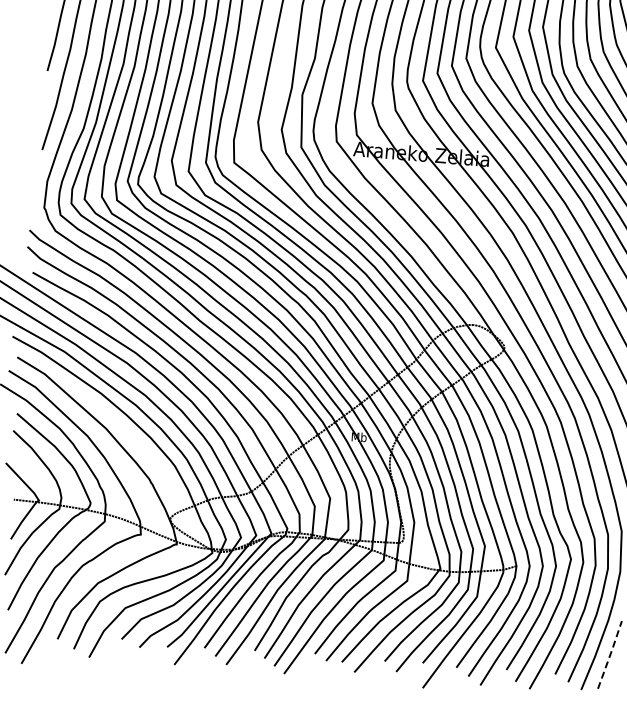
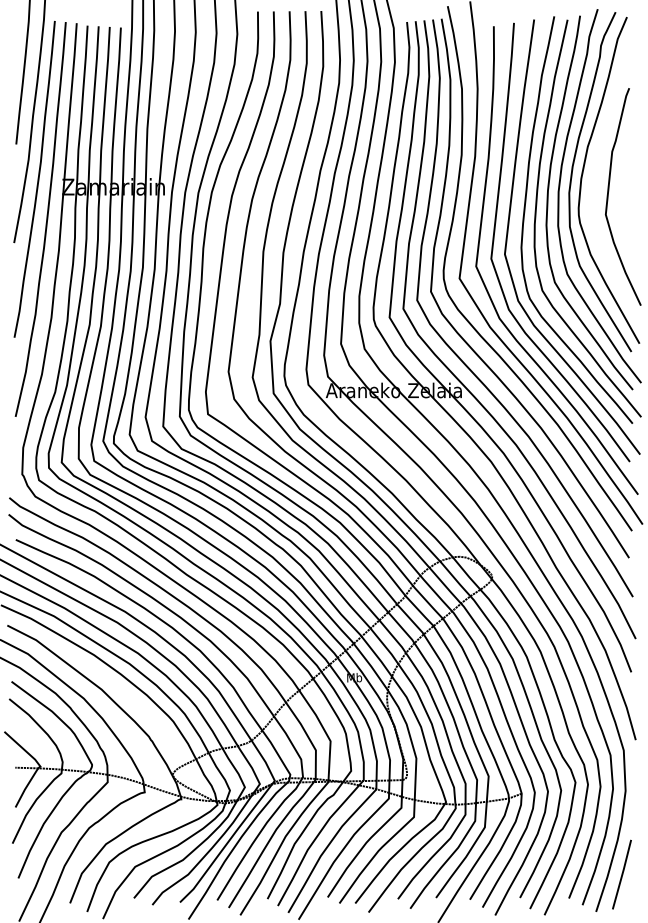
line: (610, 653) -> (622, 873), dashed -> solid

